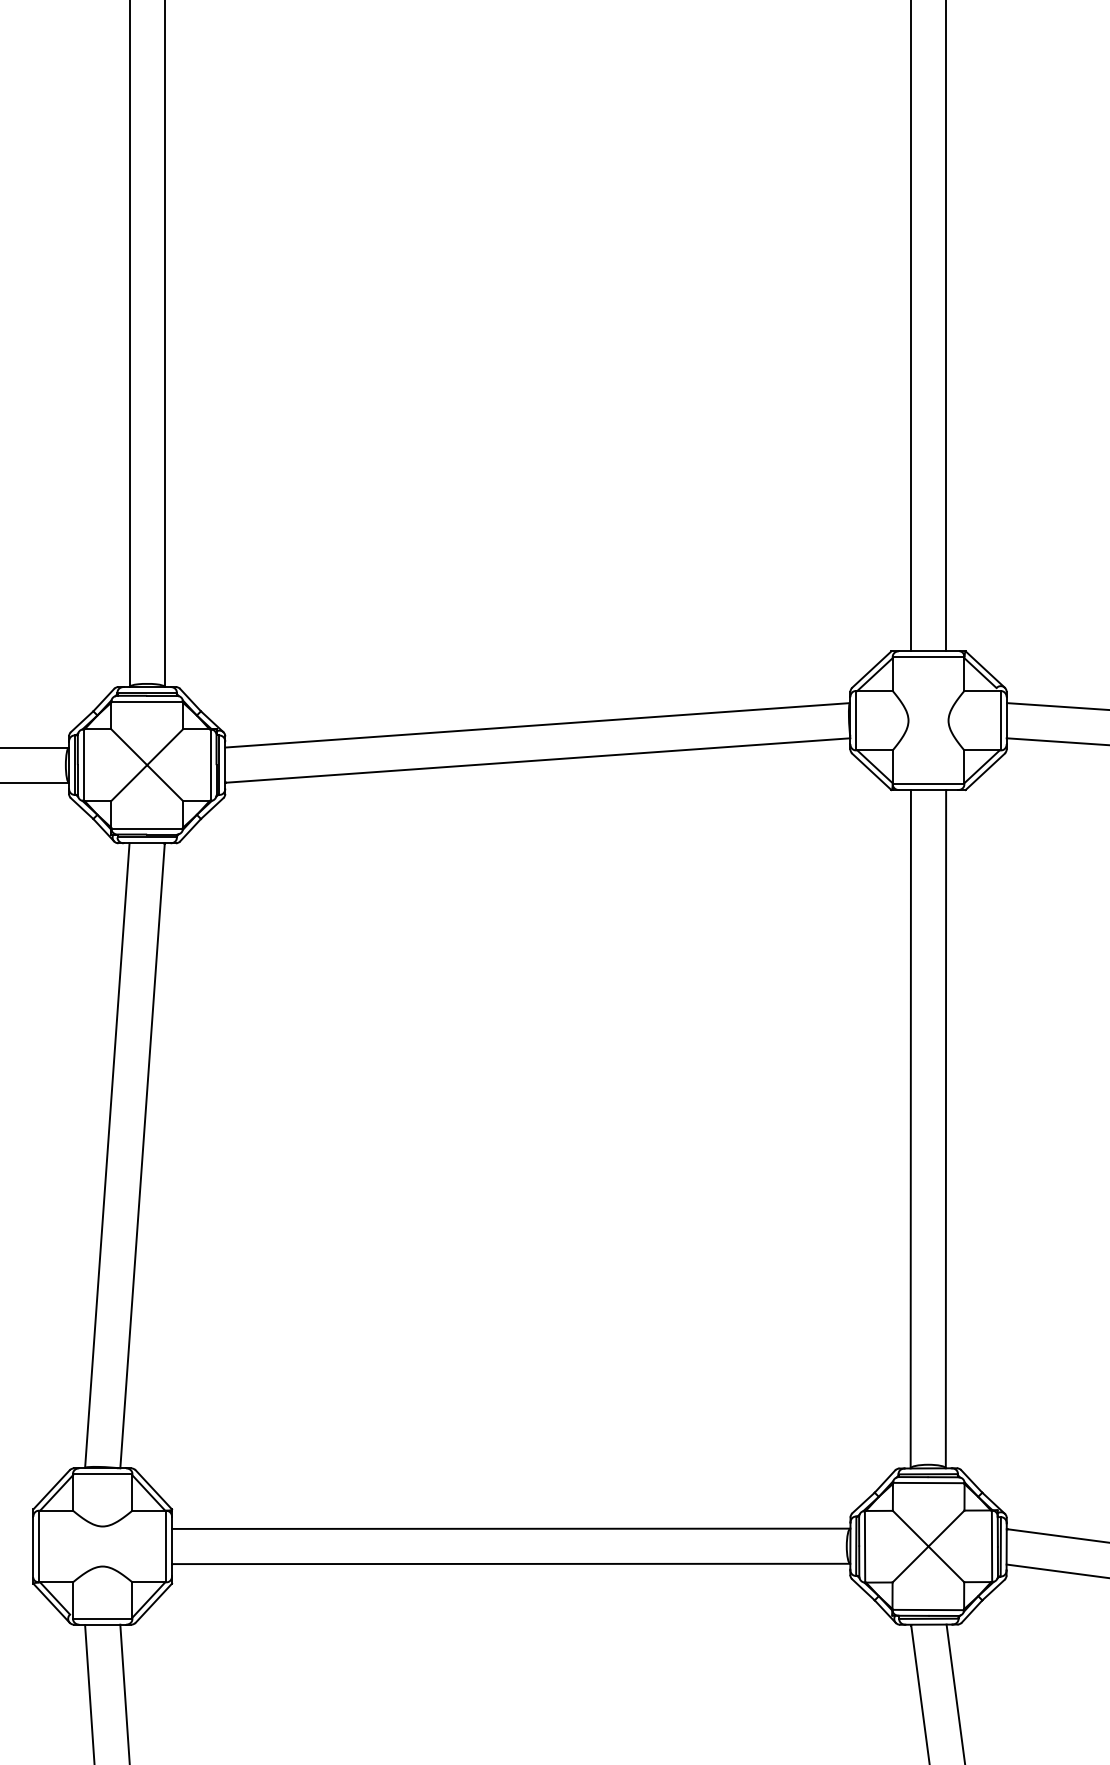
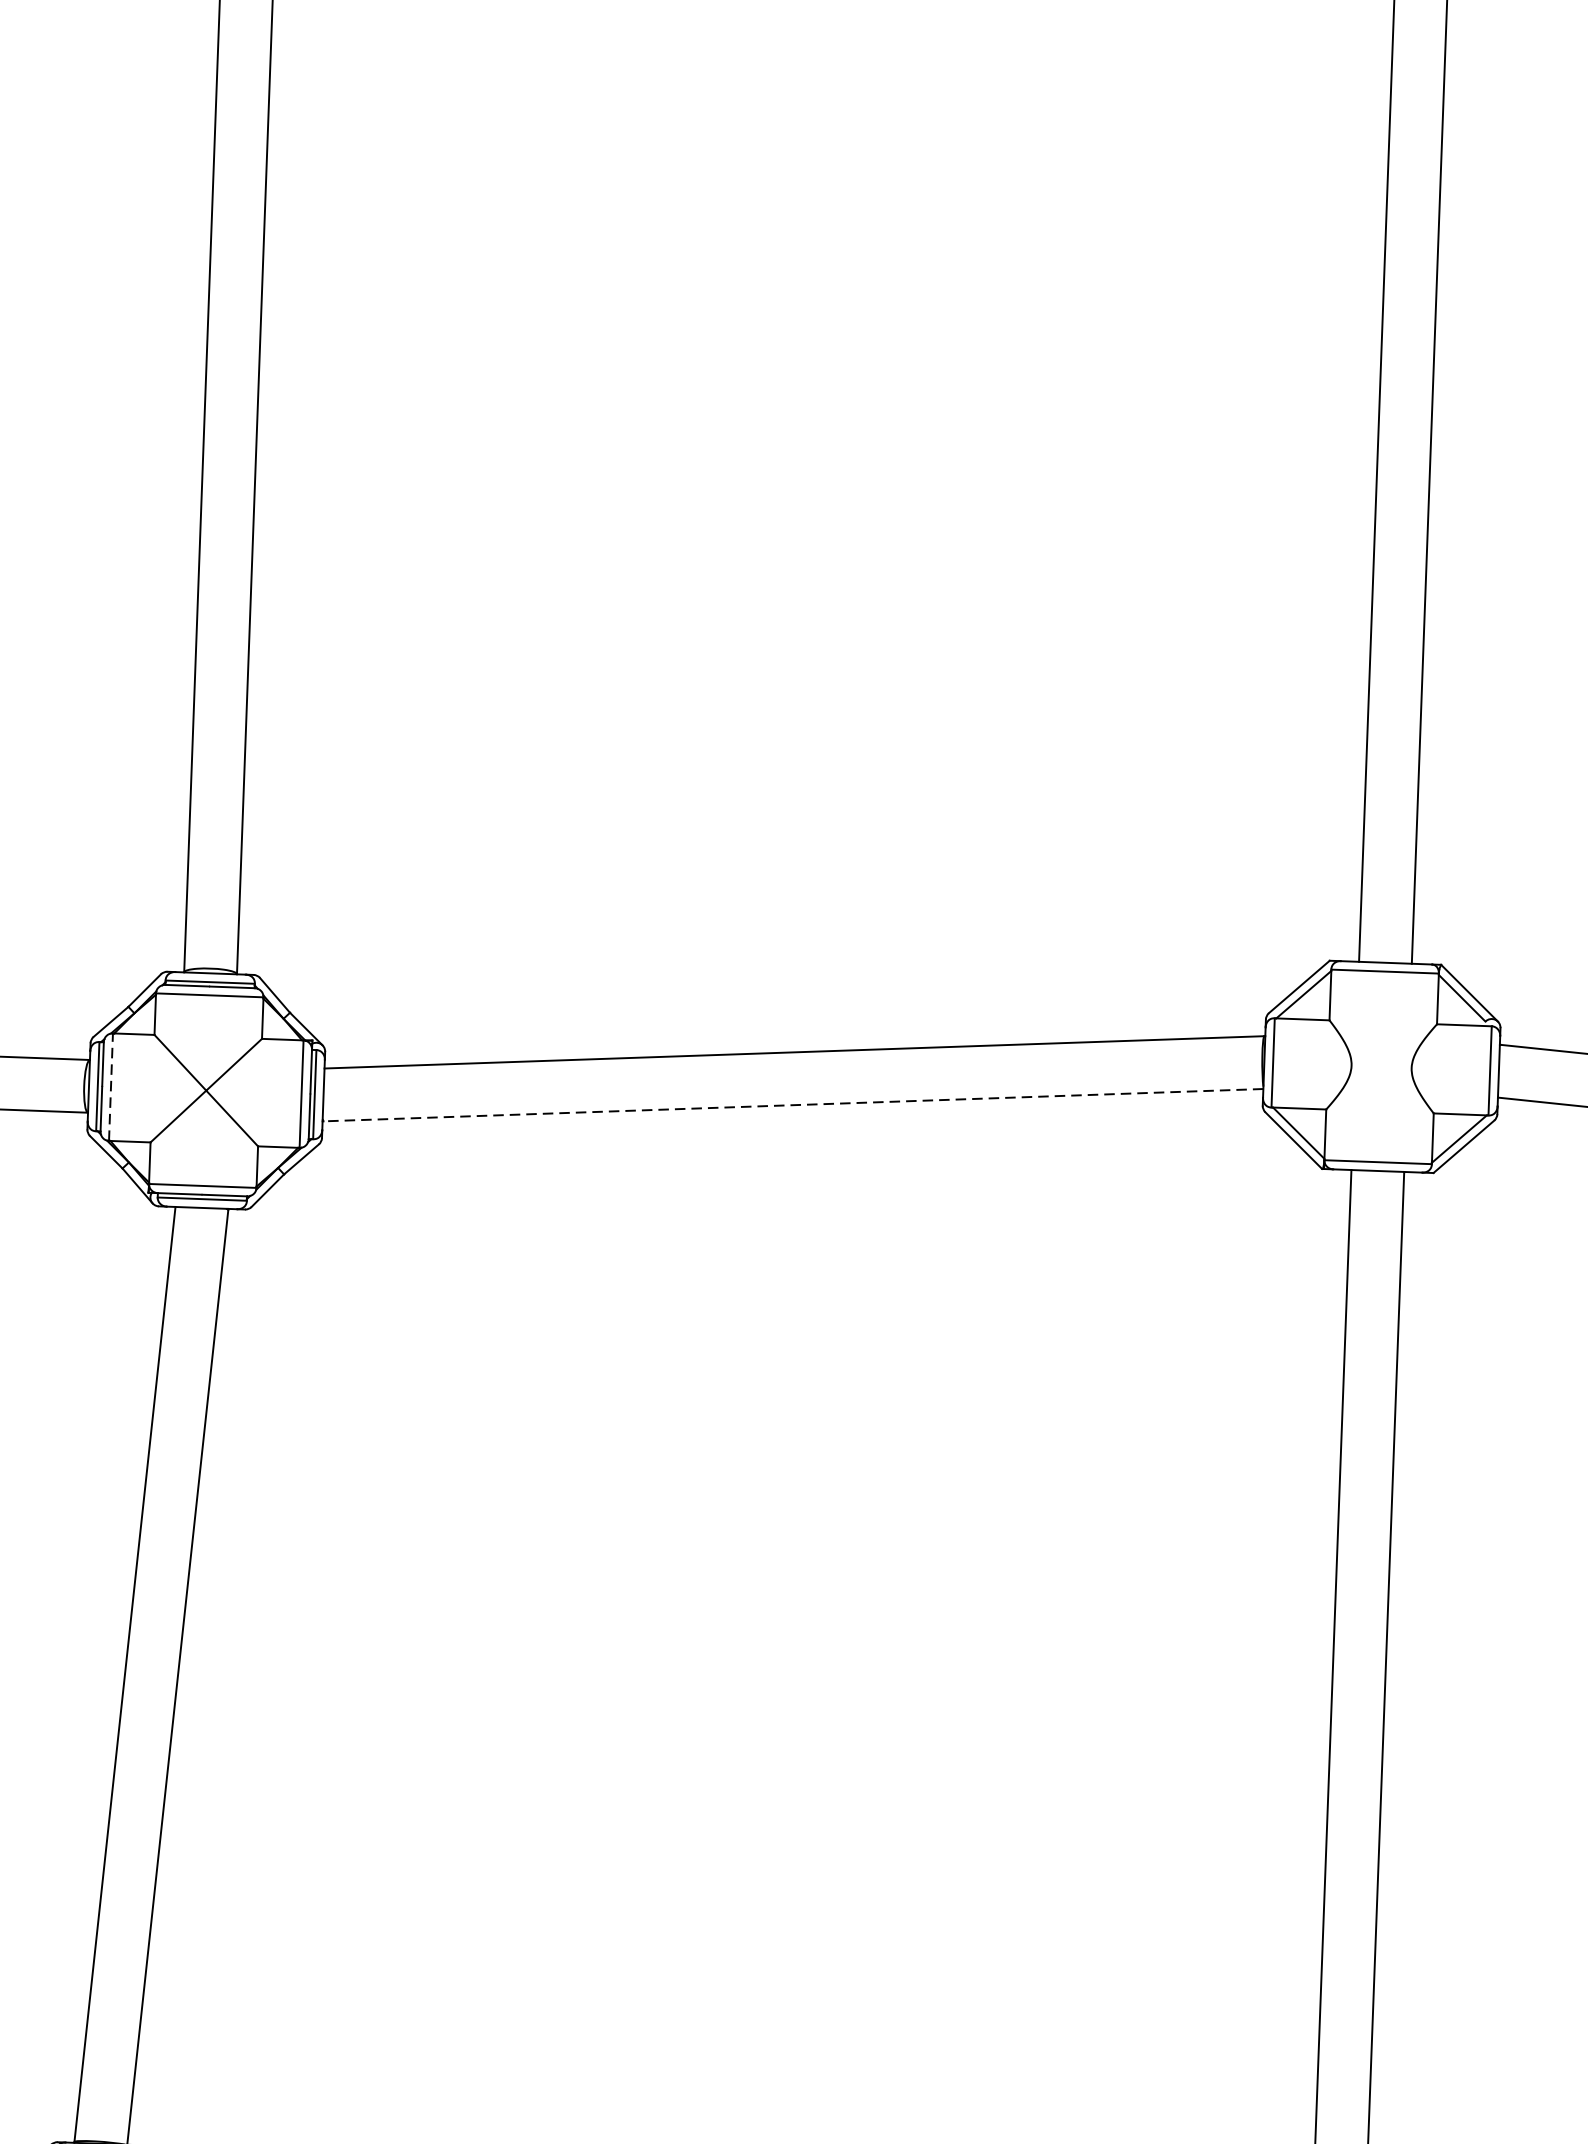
line: (537, 760) -> (792, 1105), solid -> dashed
line: (83, 765) -> (110, 1087), solid -> dashed

